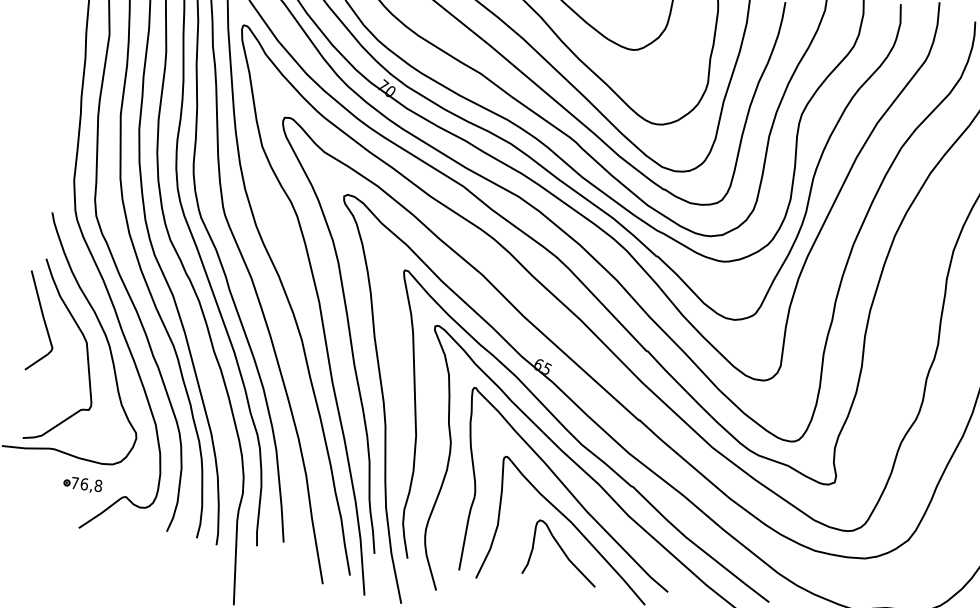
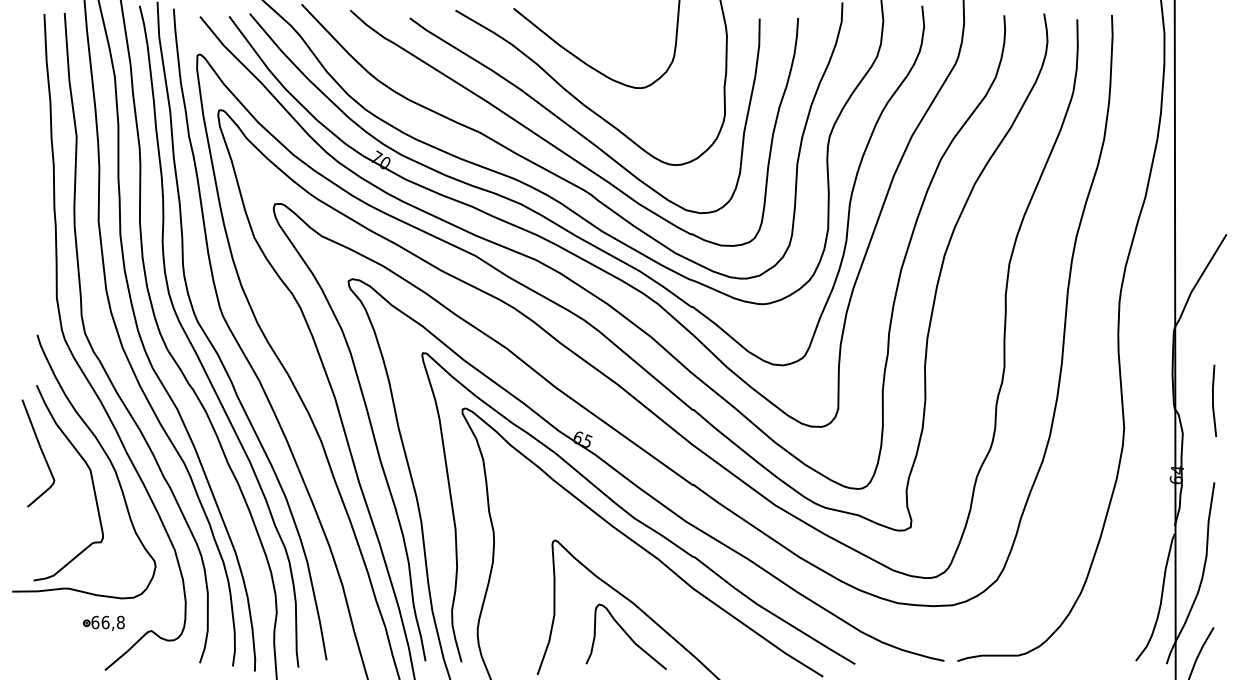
text: (75, 483) -> (95, 622), 76,8 -> 66,8
curve: (569, 490) -> (626, 568), removed

